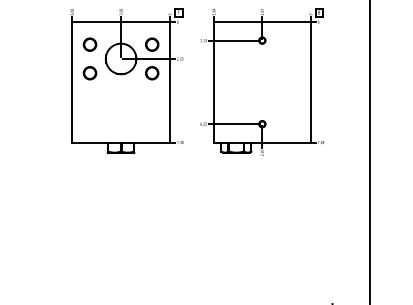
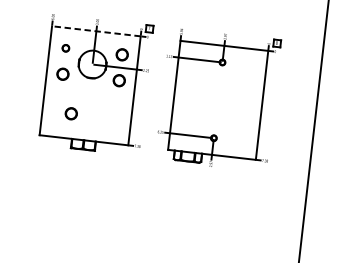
line: (121, 22) -> (96, 31), solid -> dashed
part: (89, 44) -> (65, 48), size x0.6
part: (103, 115) -> (70, 113), added

